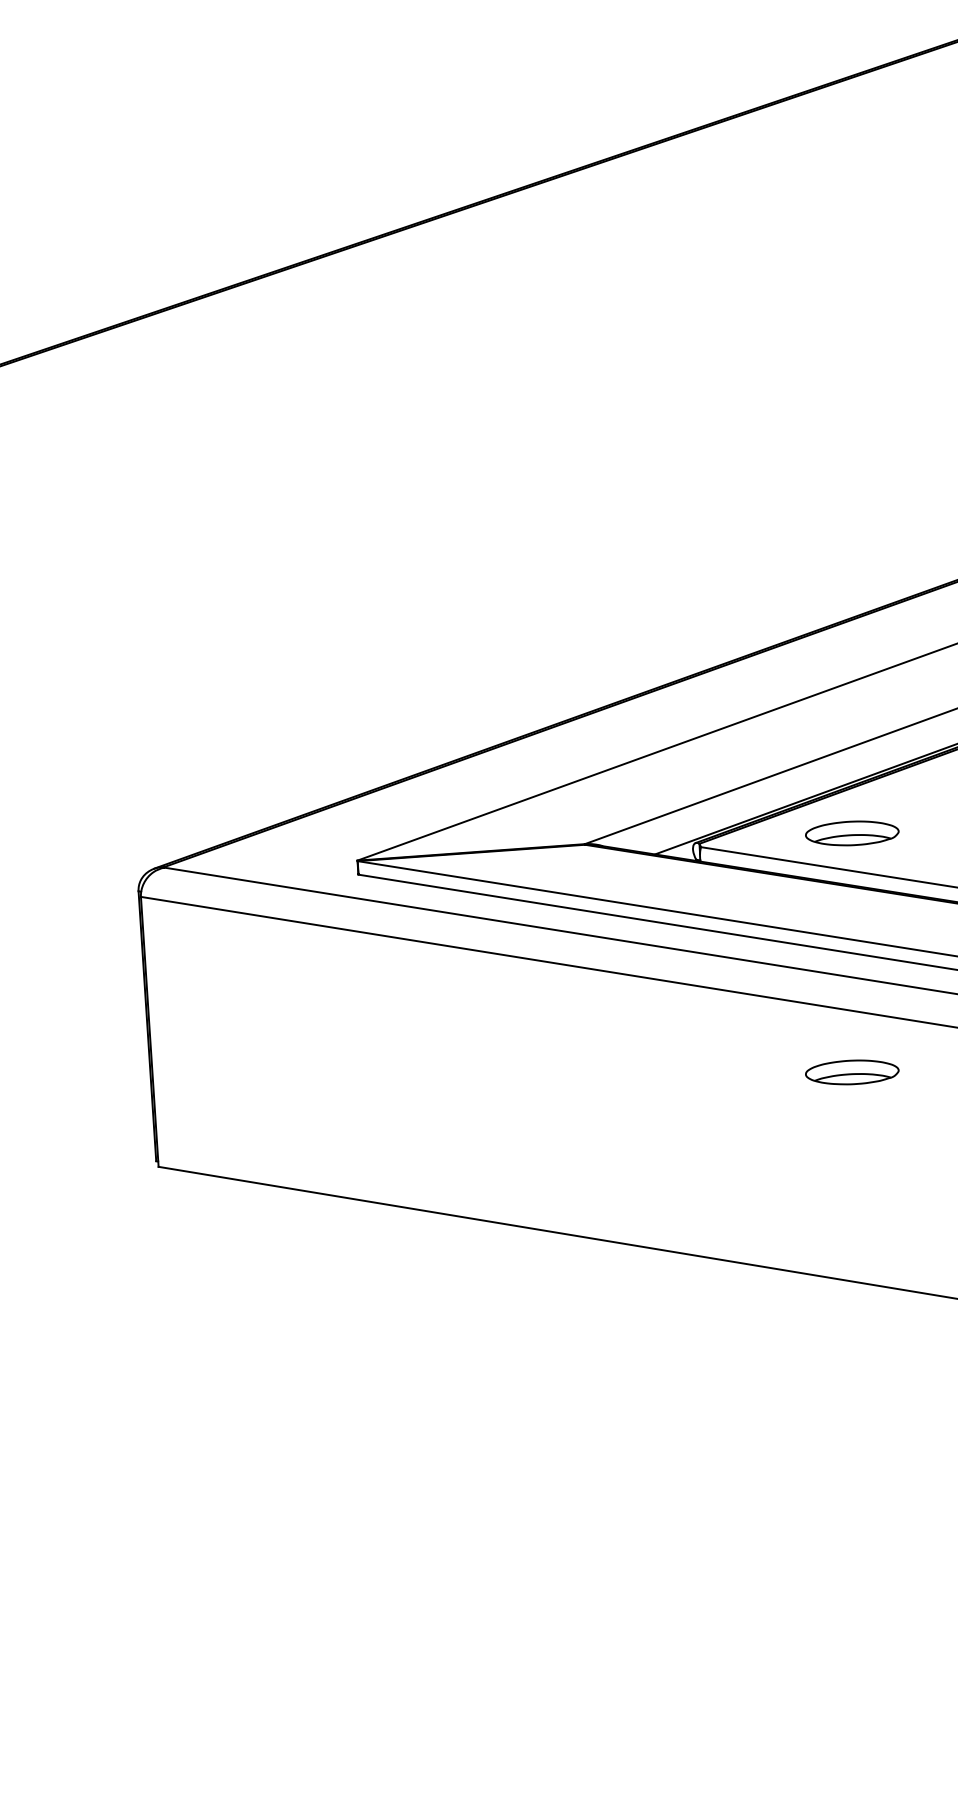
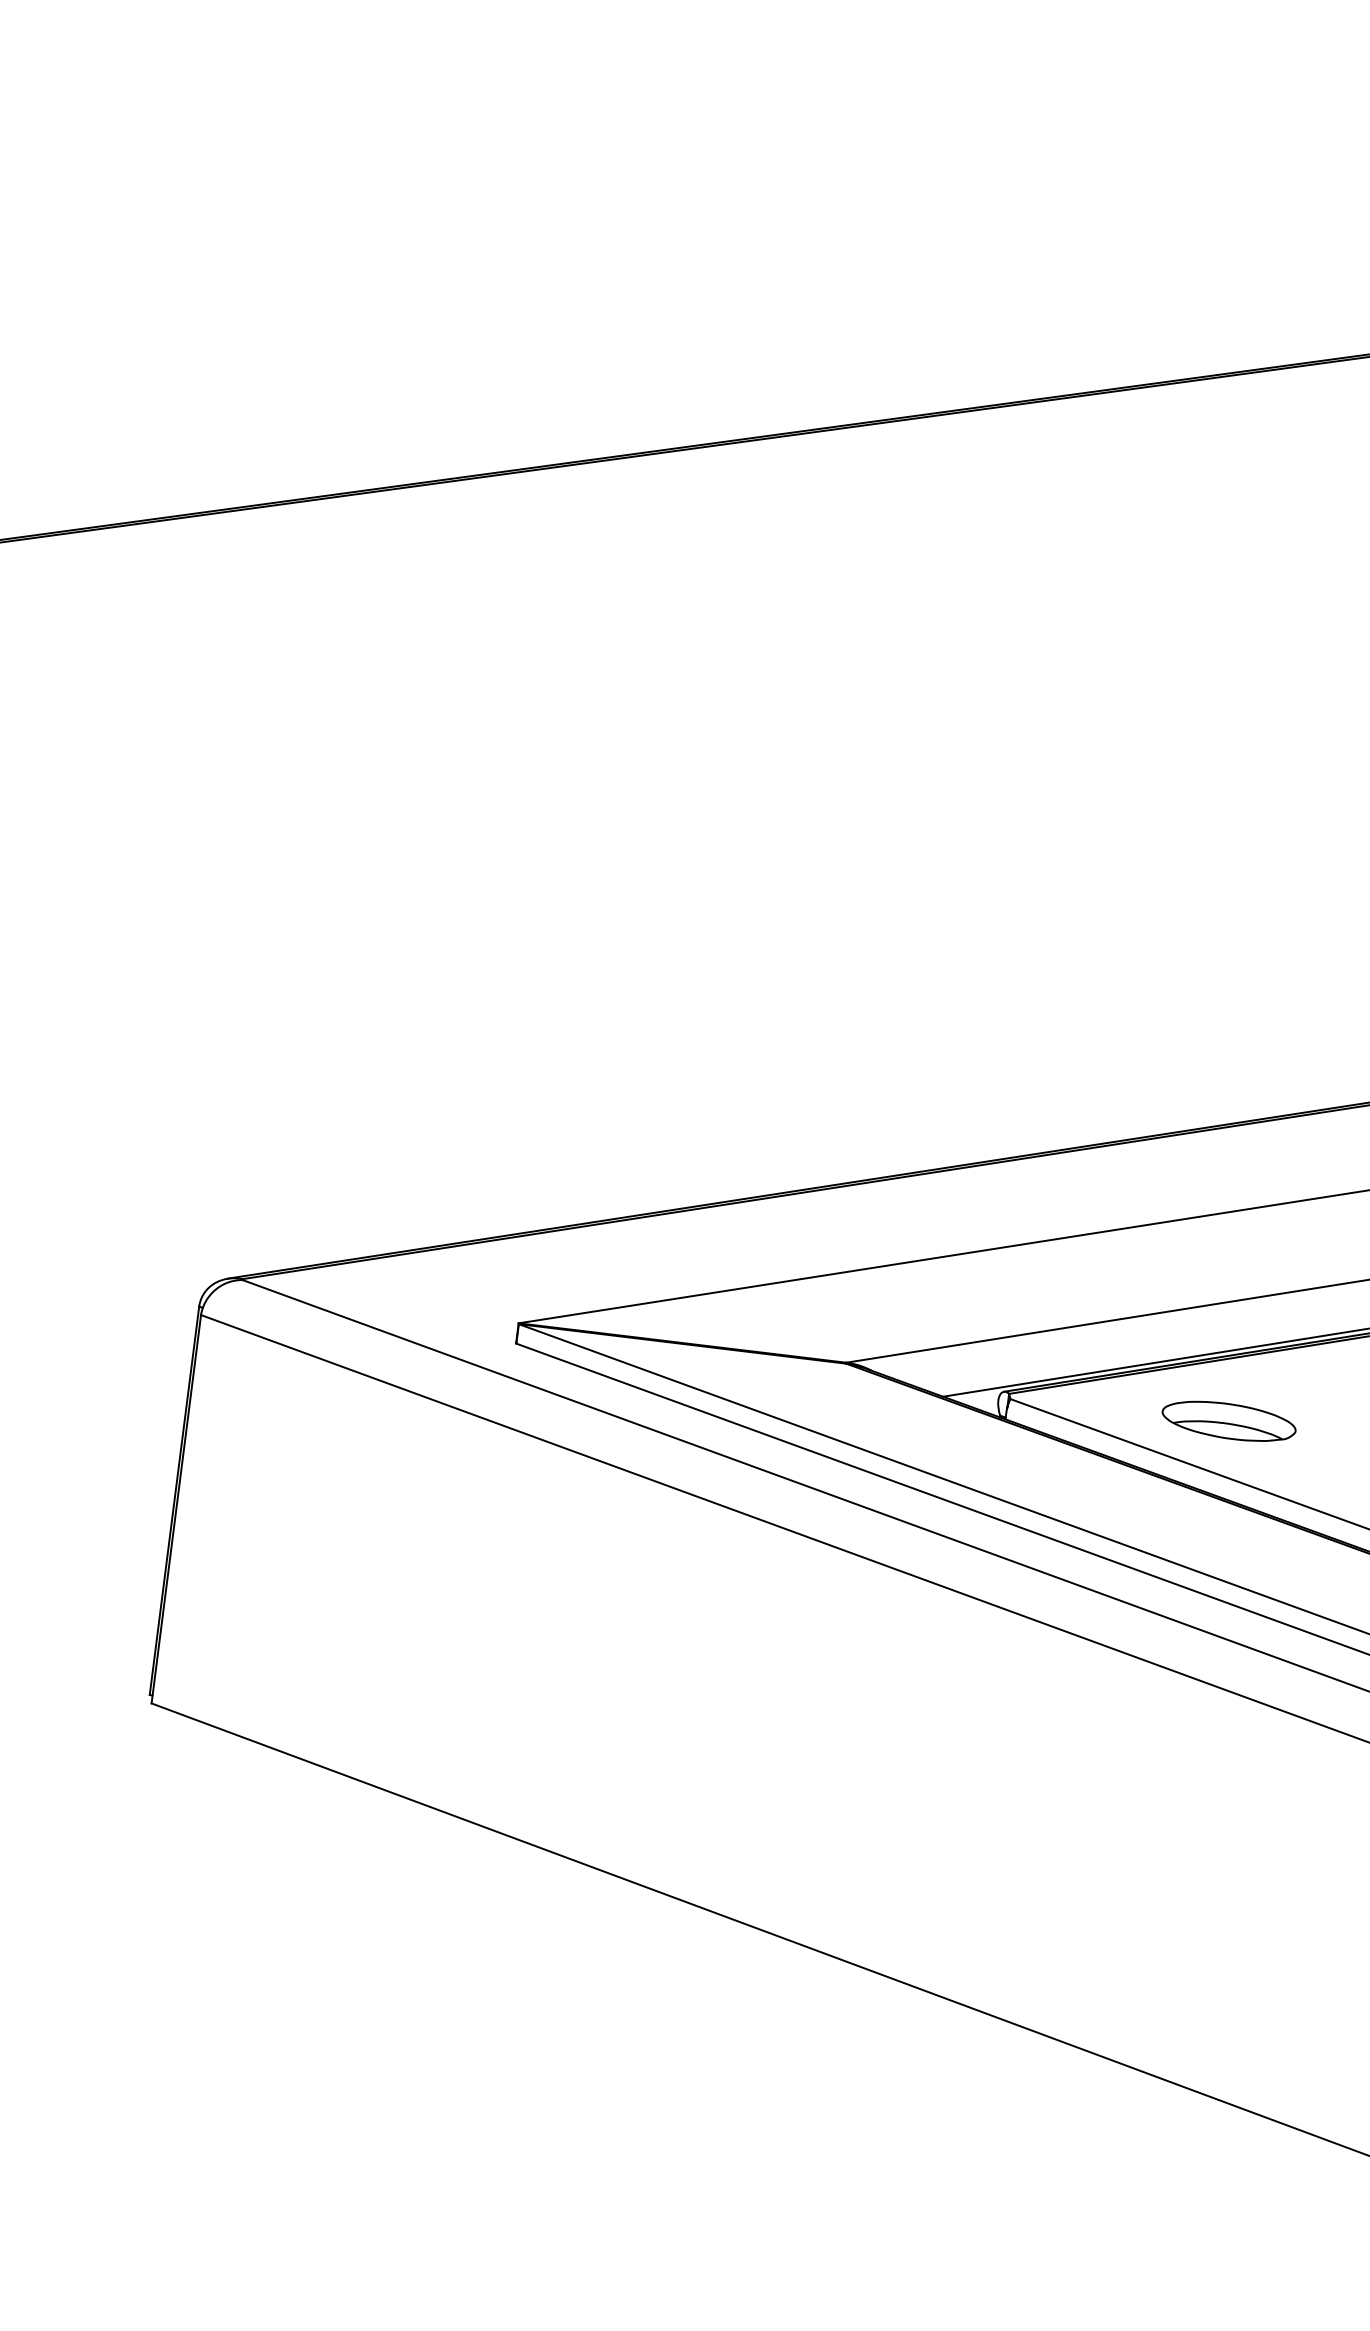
part: (852, 1072) -> (1163, 1761), removed

